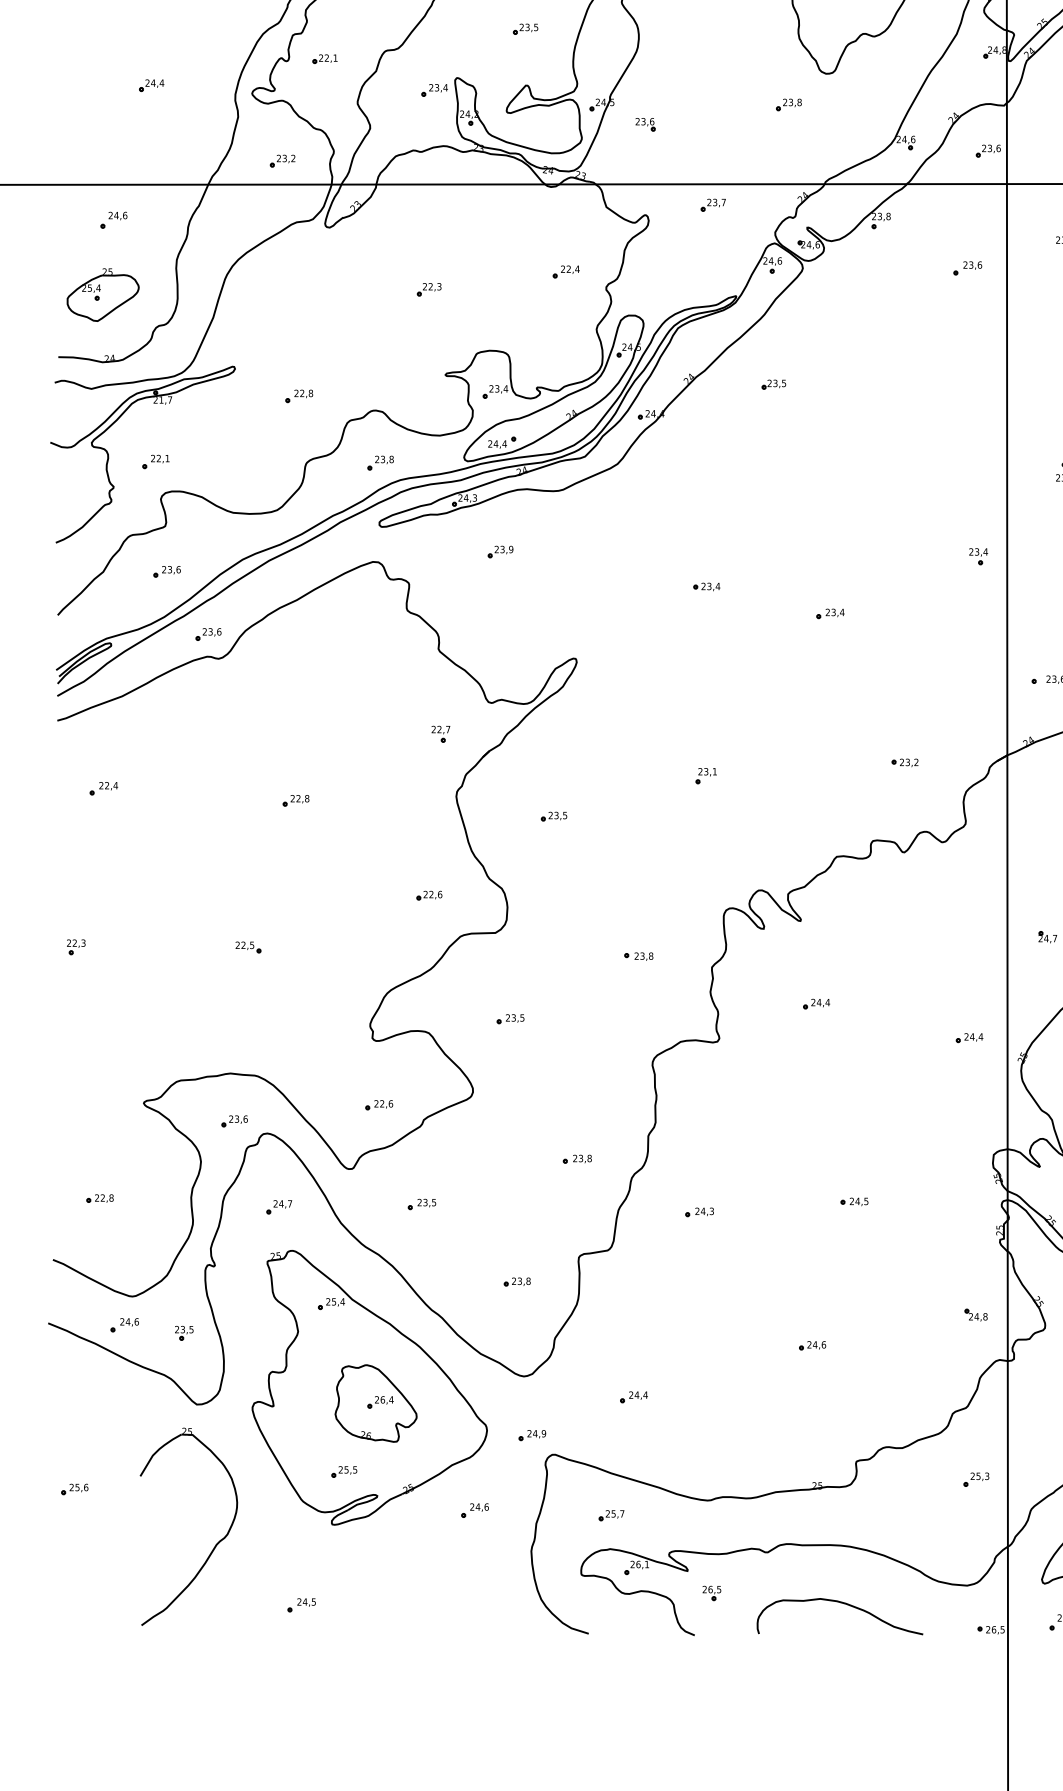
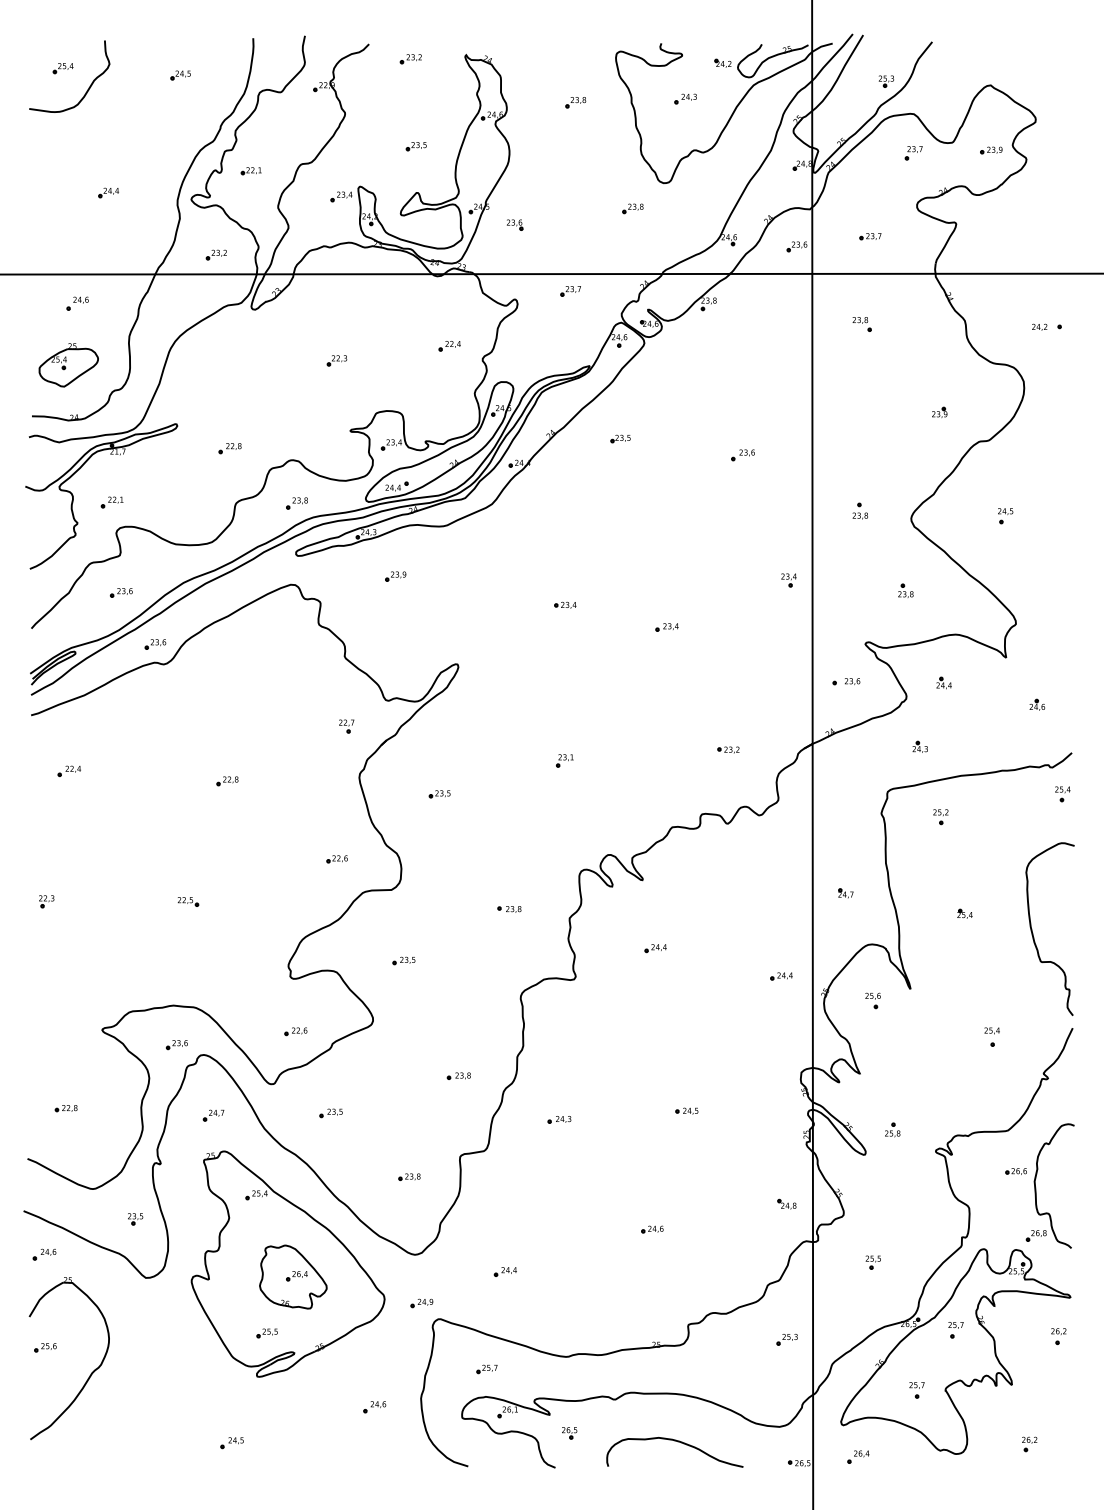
part: (967, 268) -> (742, 455), moved
part: (124, 1325) -> (44, 1254), moved
part: (474, 1511) -> (374, 1407), moved
part: (214, 1545) -> (90, 1373), moved

